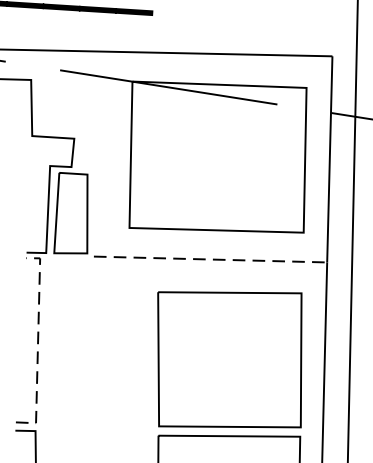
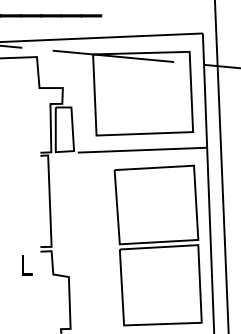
line: (210, 260) -> (142, 150), dashed -> solid
line: (37, 344) -> (49, 203), dashed -> solid

